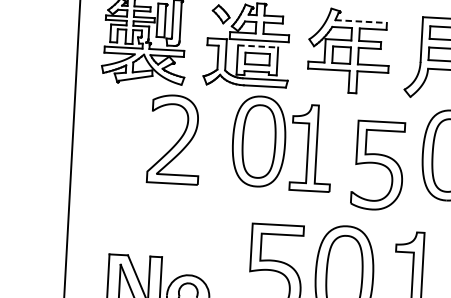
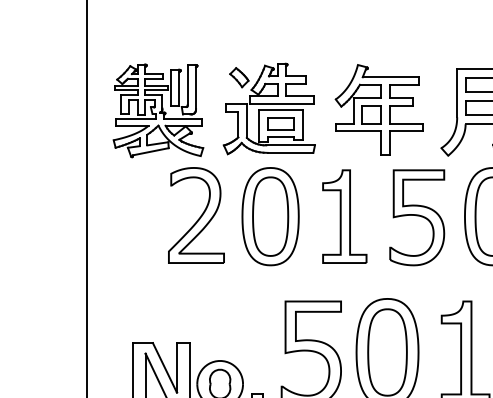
line: (360, 21) -> (390, 77), dashed -> solid
line: (258, 46) -> (281, 110), dashed -> solid
part: (258, 141) -> (270, 216), moved
curve: (378, 164) -> (417, 216), moved

